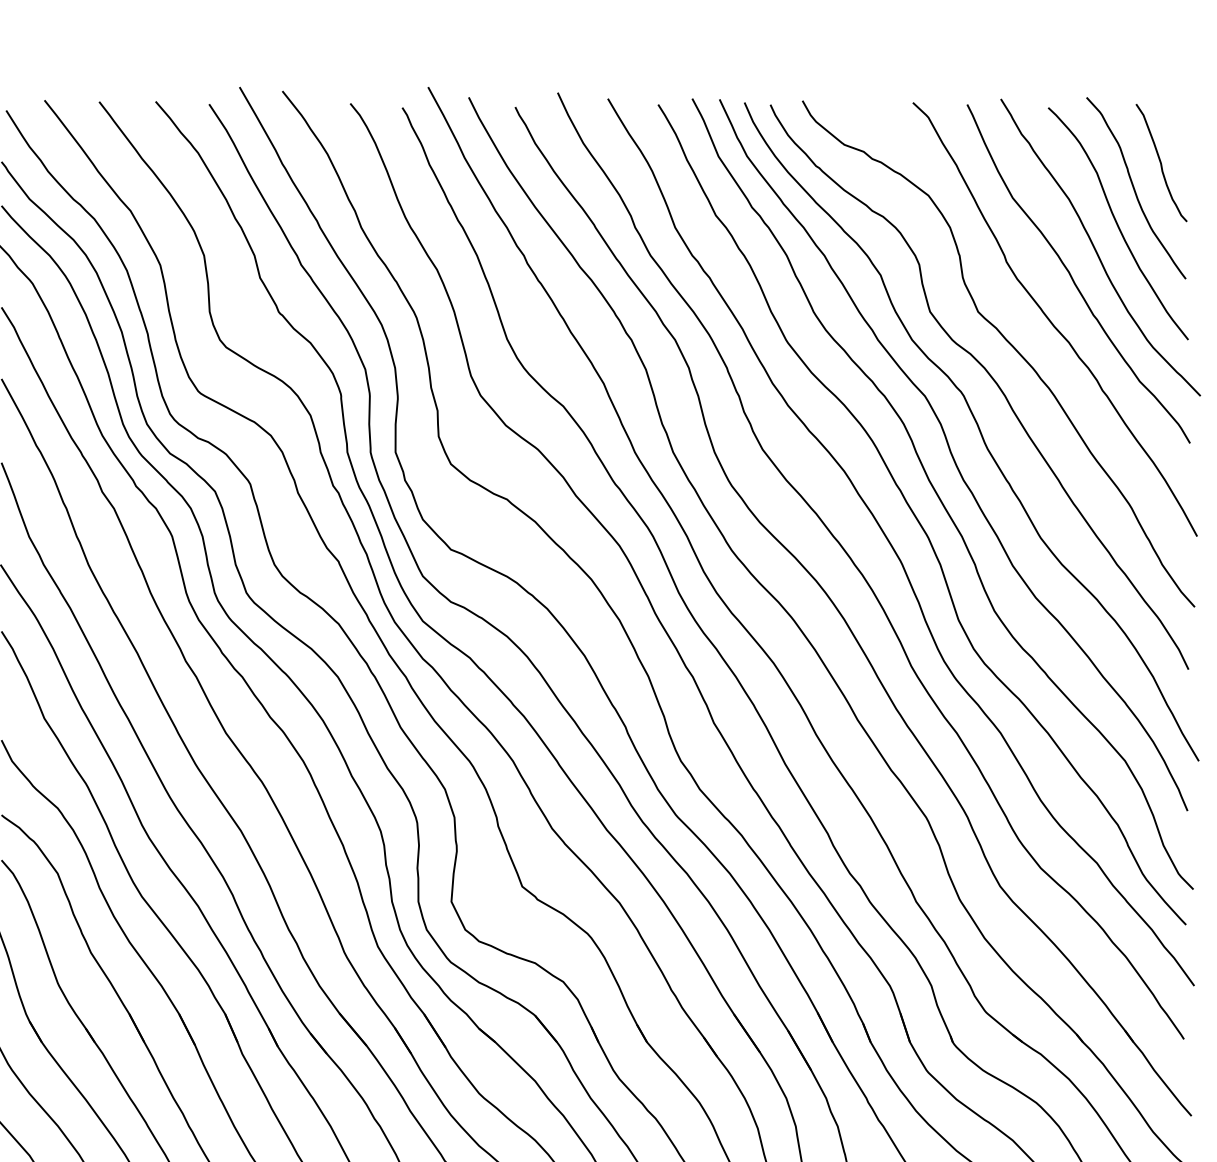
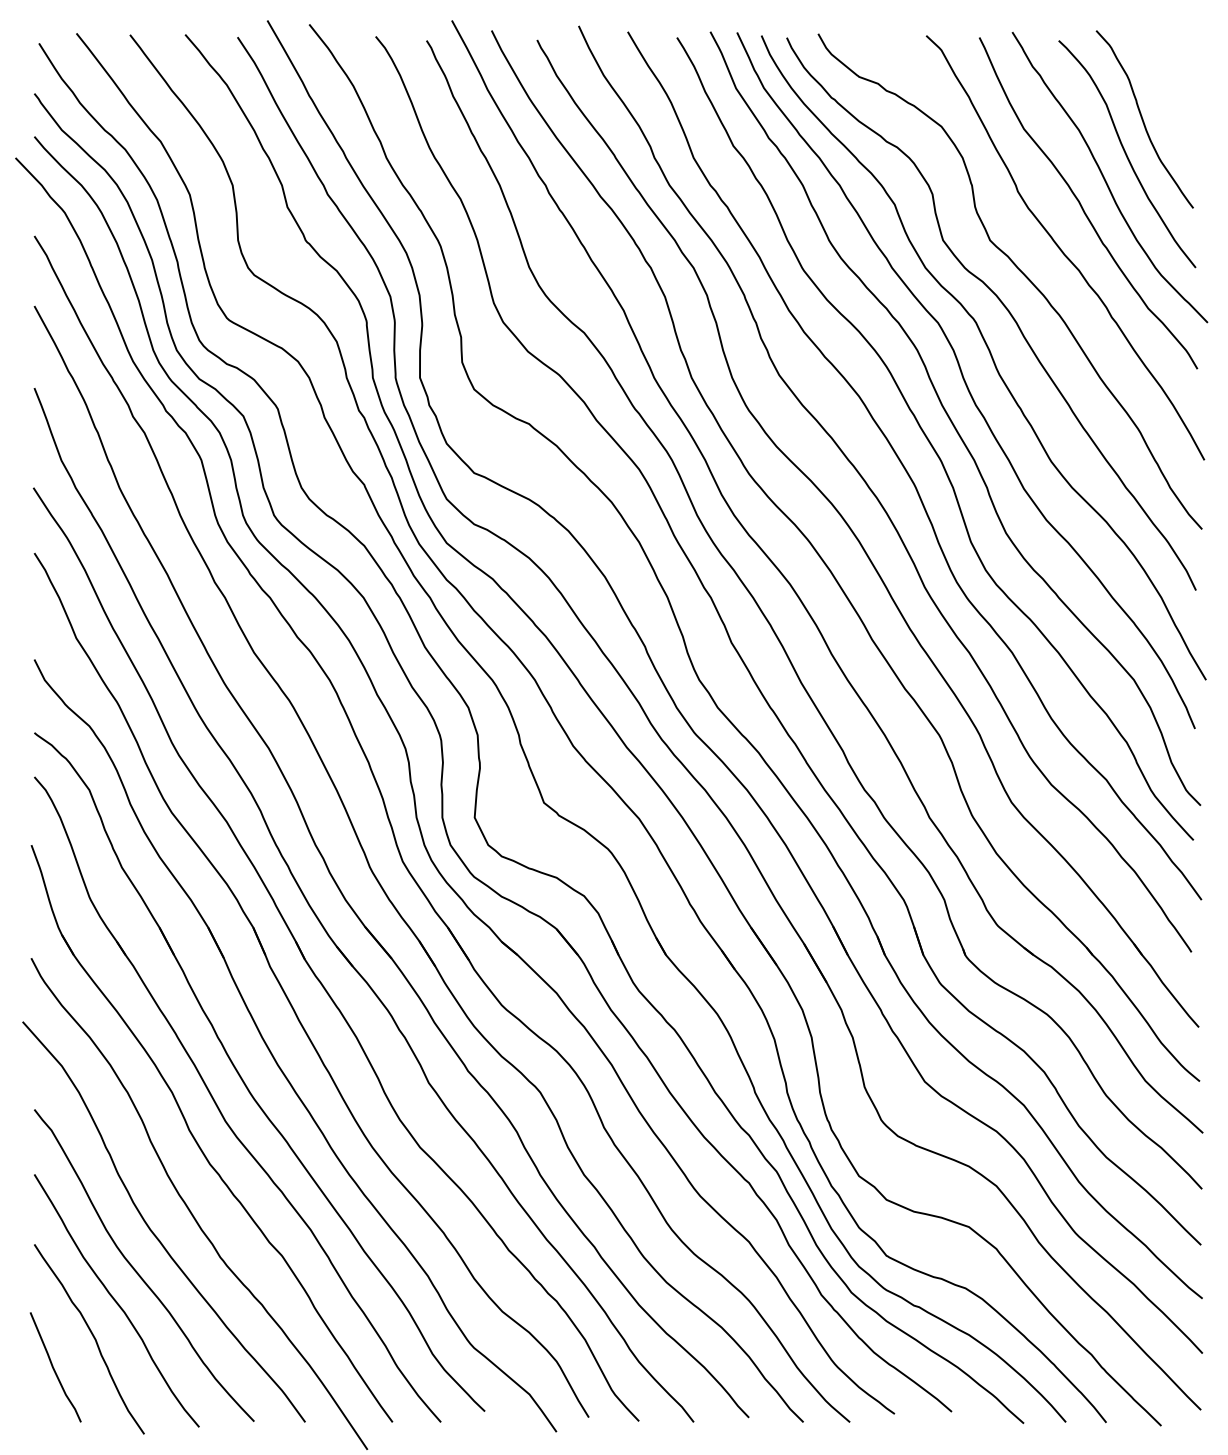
curve: (1161, 162) -> (1169, 94), removed

